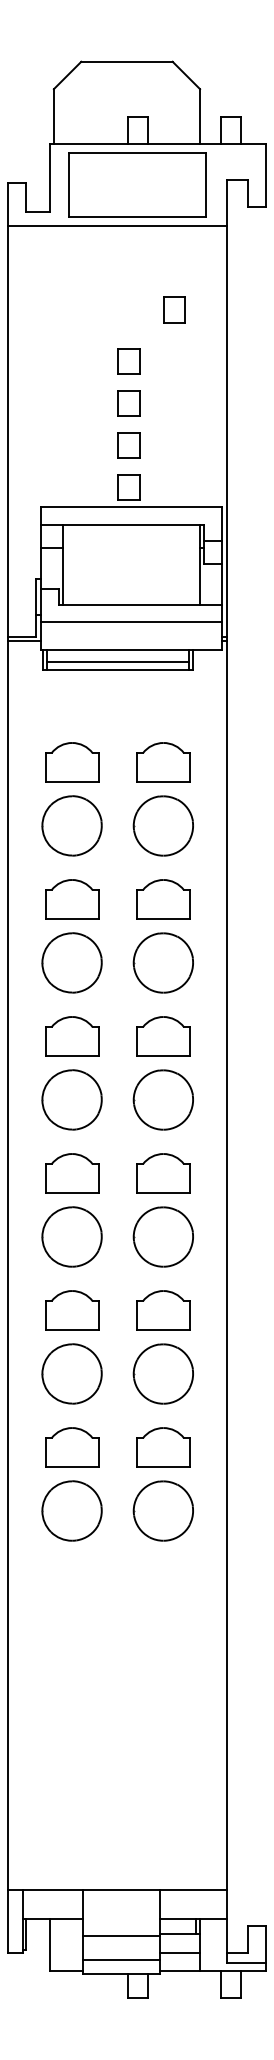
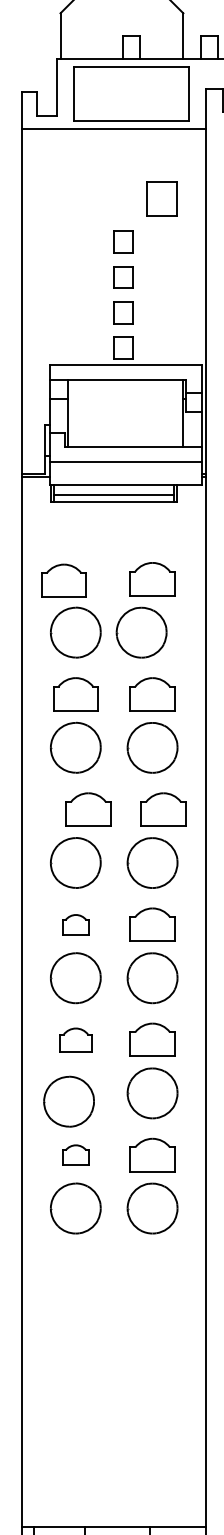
part: (174, 309) -> (161, 198), size x1.6
part: (72, 762) -> (64, 581), moved
part: (162, 825) -> (140, 632), moved
part: (72, 1036) -> (88, 809), moved
part: (163, 1036) -> (163, 809), moved
part: (72, 1173) -> (76, 924), size x0.6
part: (72, 1310) -> (76, 1039), size x0.7
part: (71, 1373) -> (68, 1101), moved
part: (72, 1447) -> (76, 1155), size x0.6

